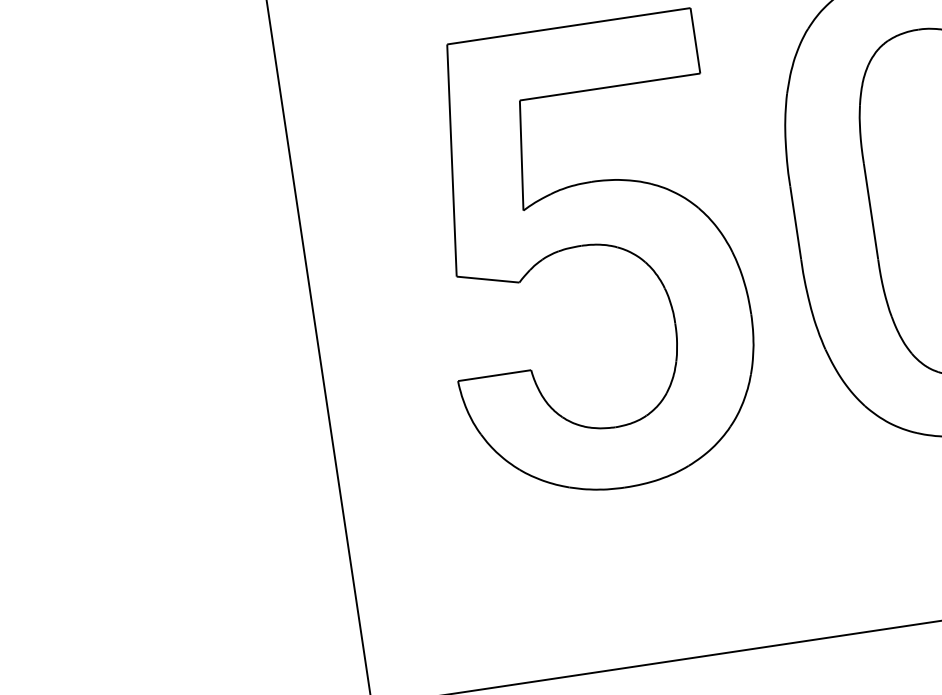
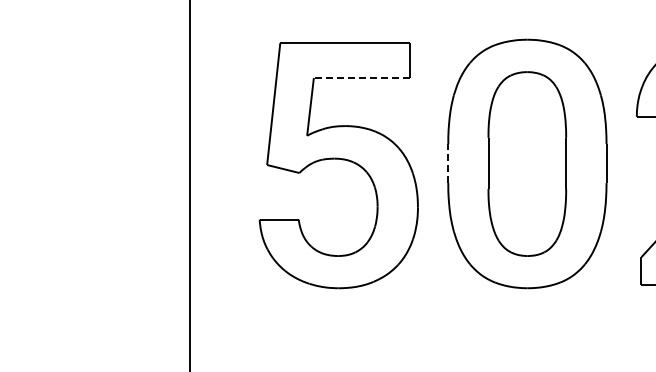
line: (609, 88) -> (361, 78), solid -> dashed
line: (796, 223) -> (448, 163), solid -> dashed

